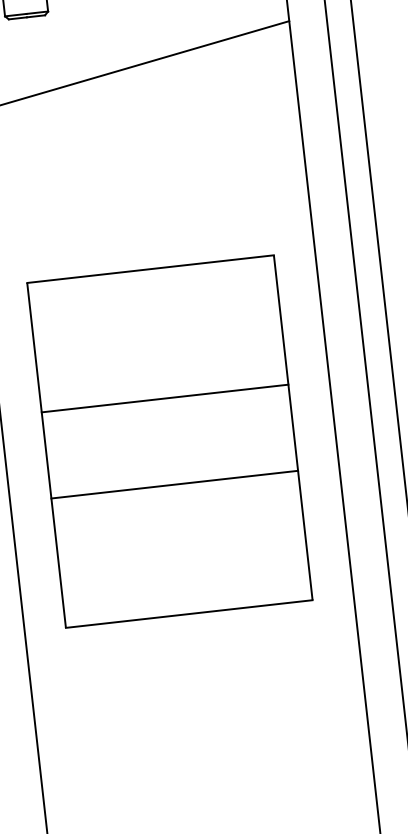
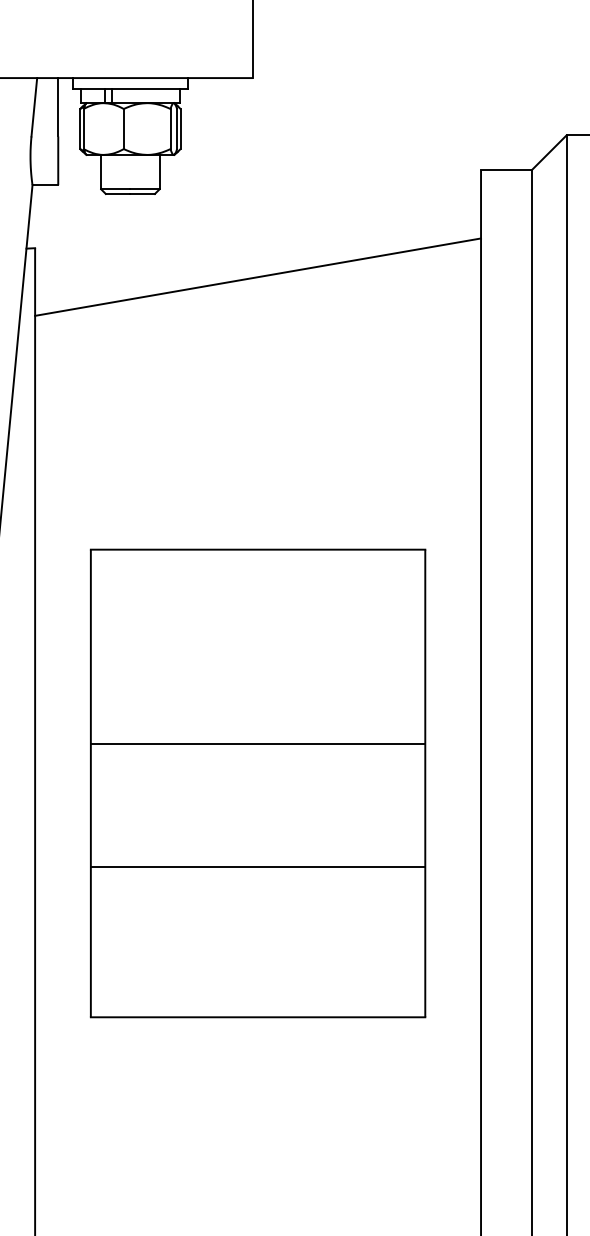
line: (164, 398) -> (257, 744), moved
line: (174, 484) -> (257, 866), moved

